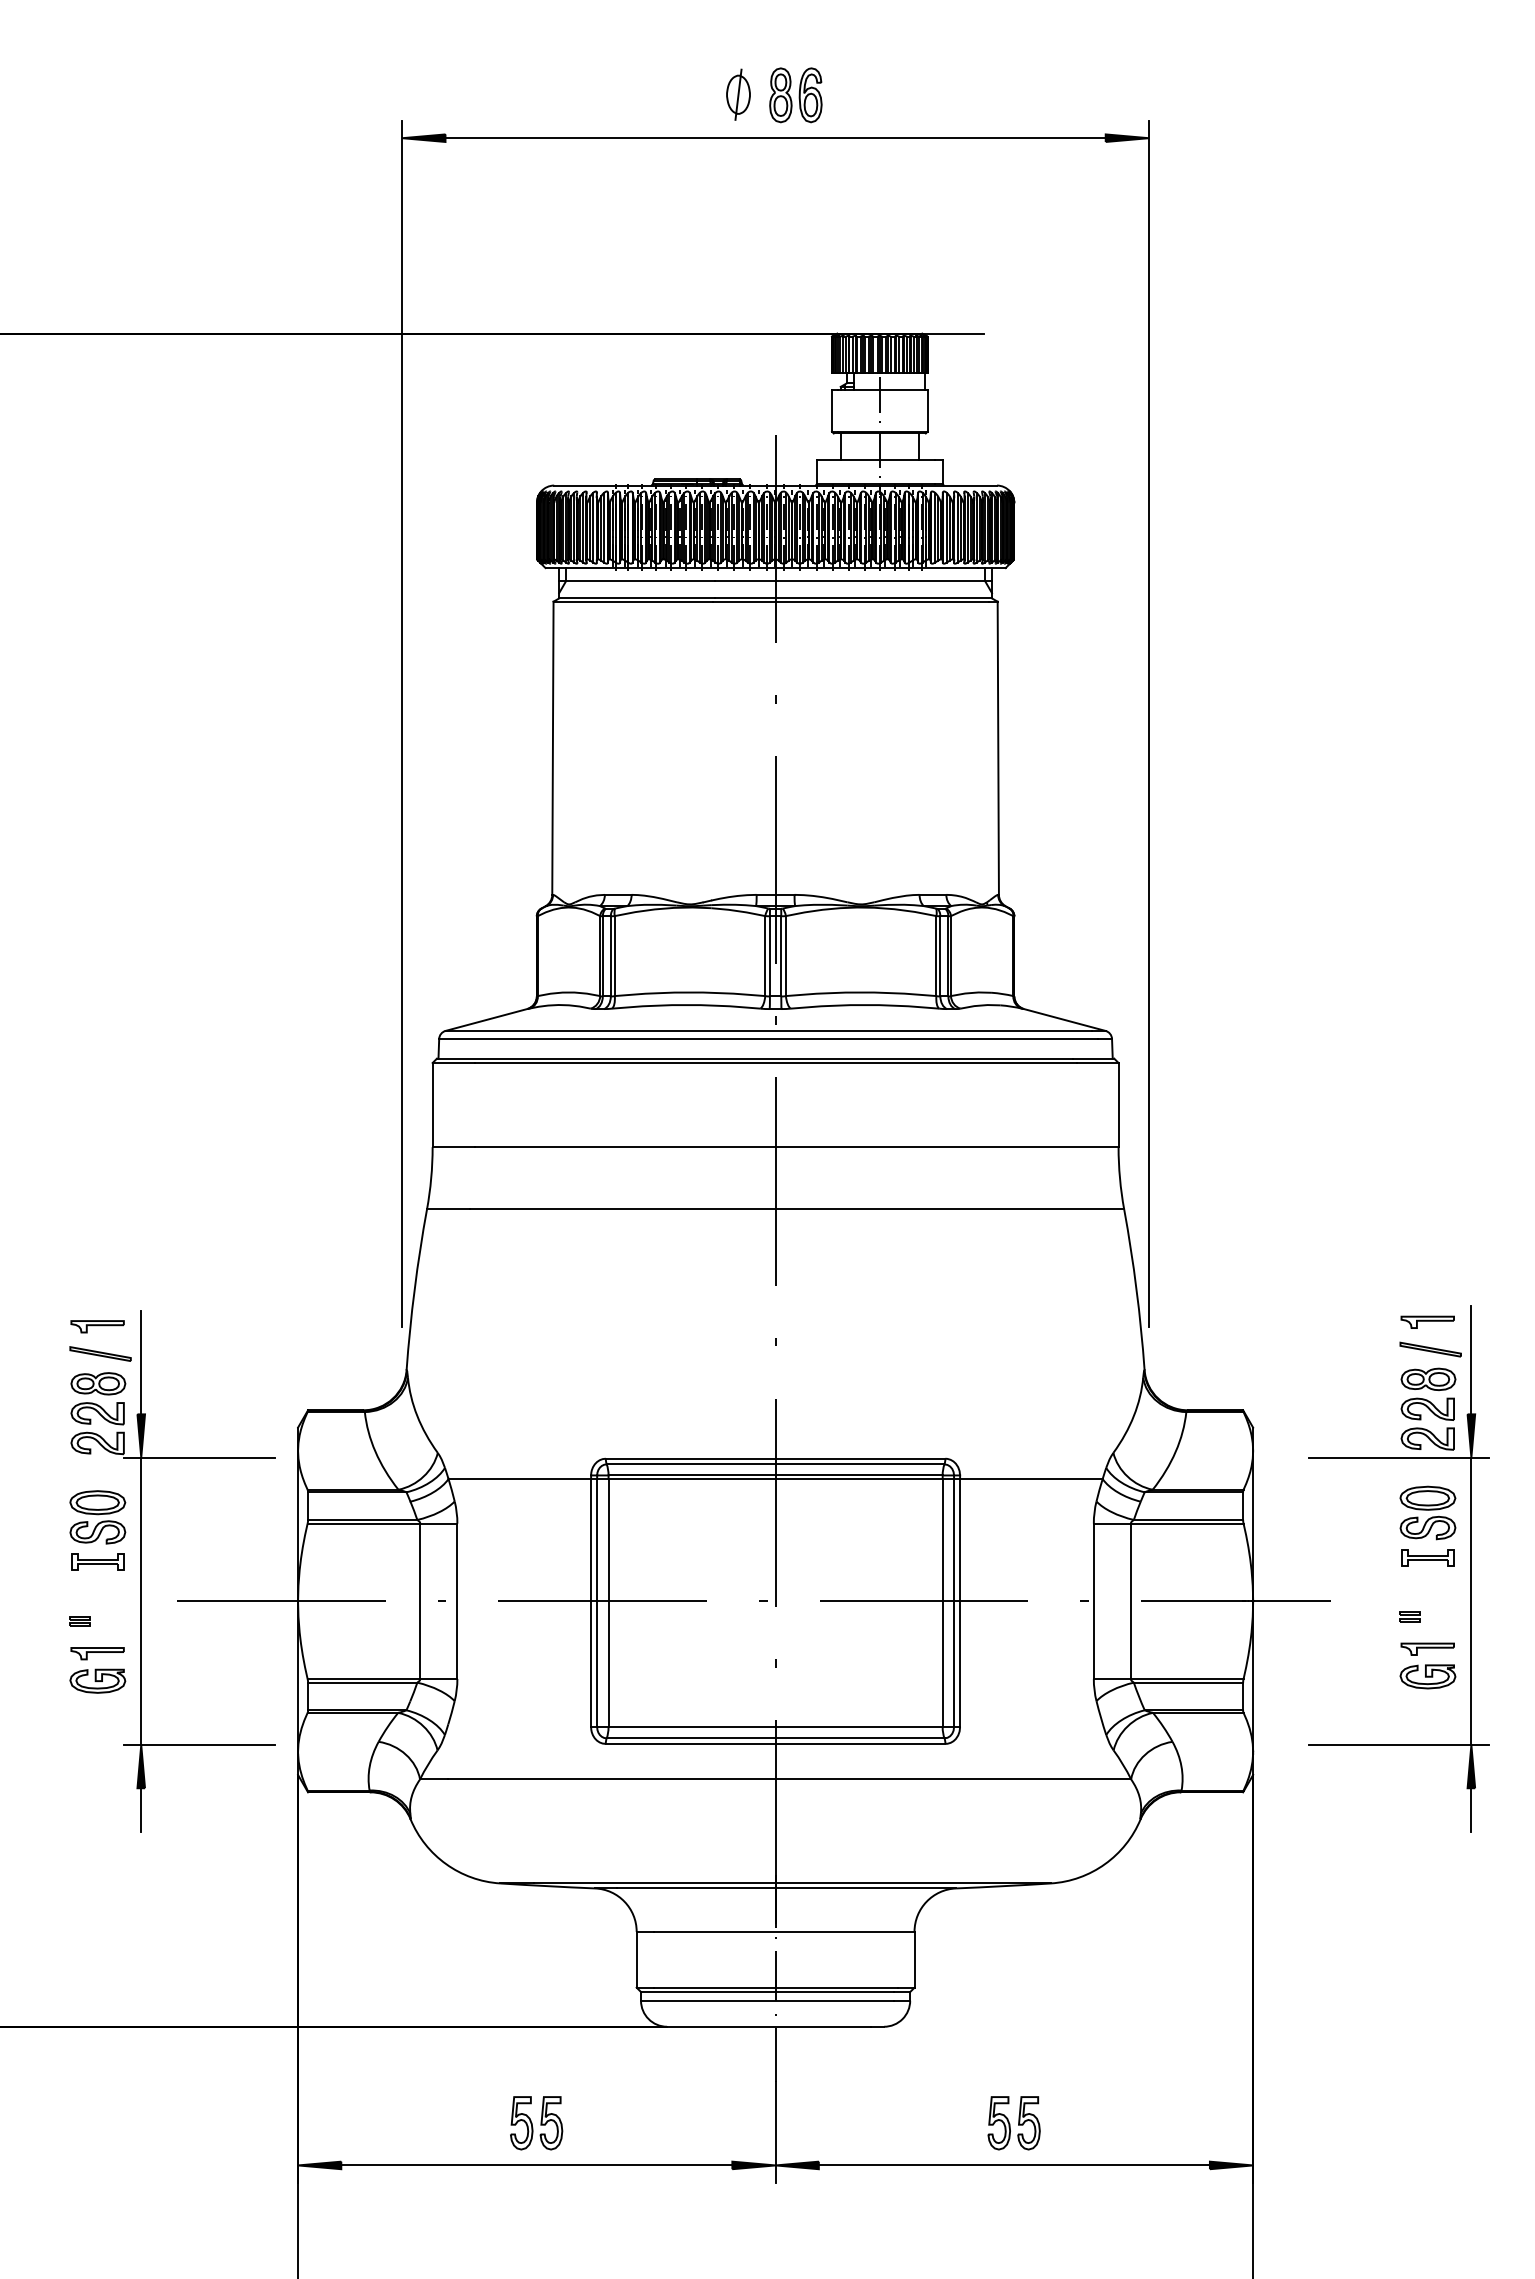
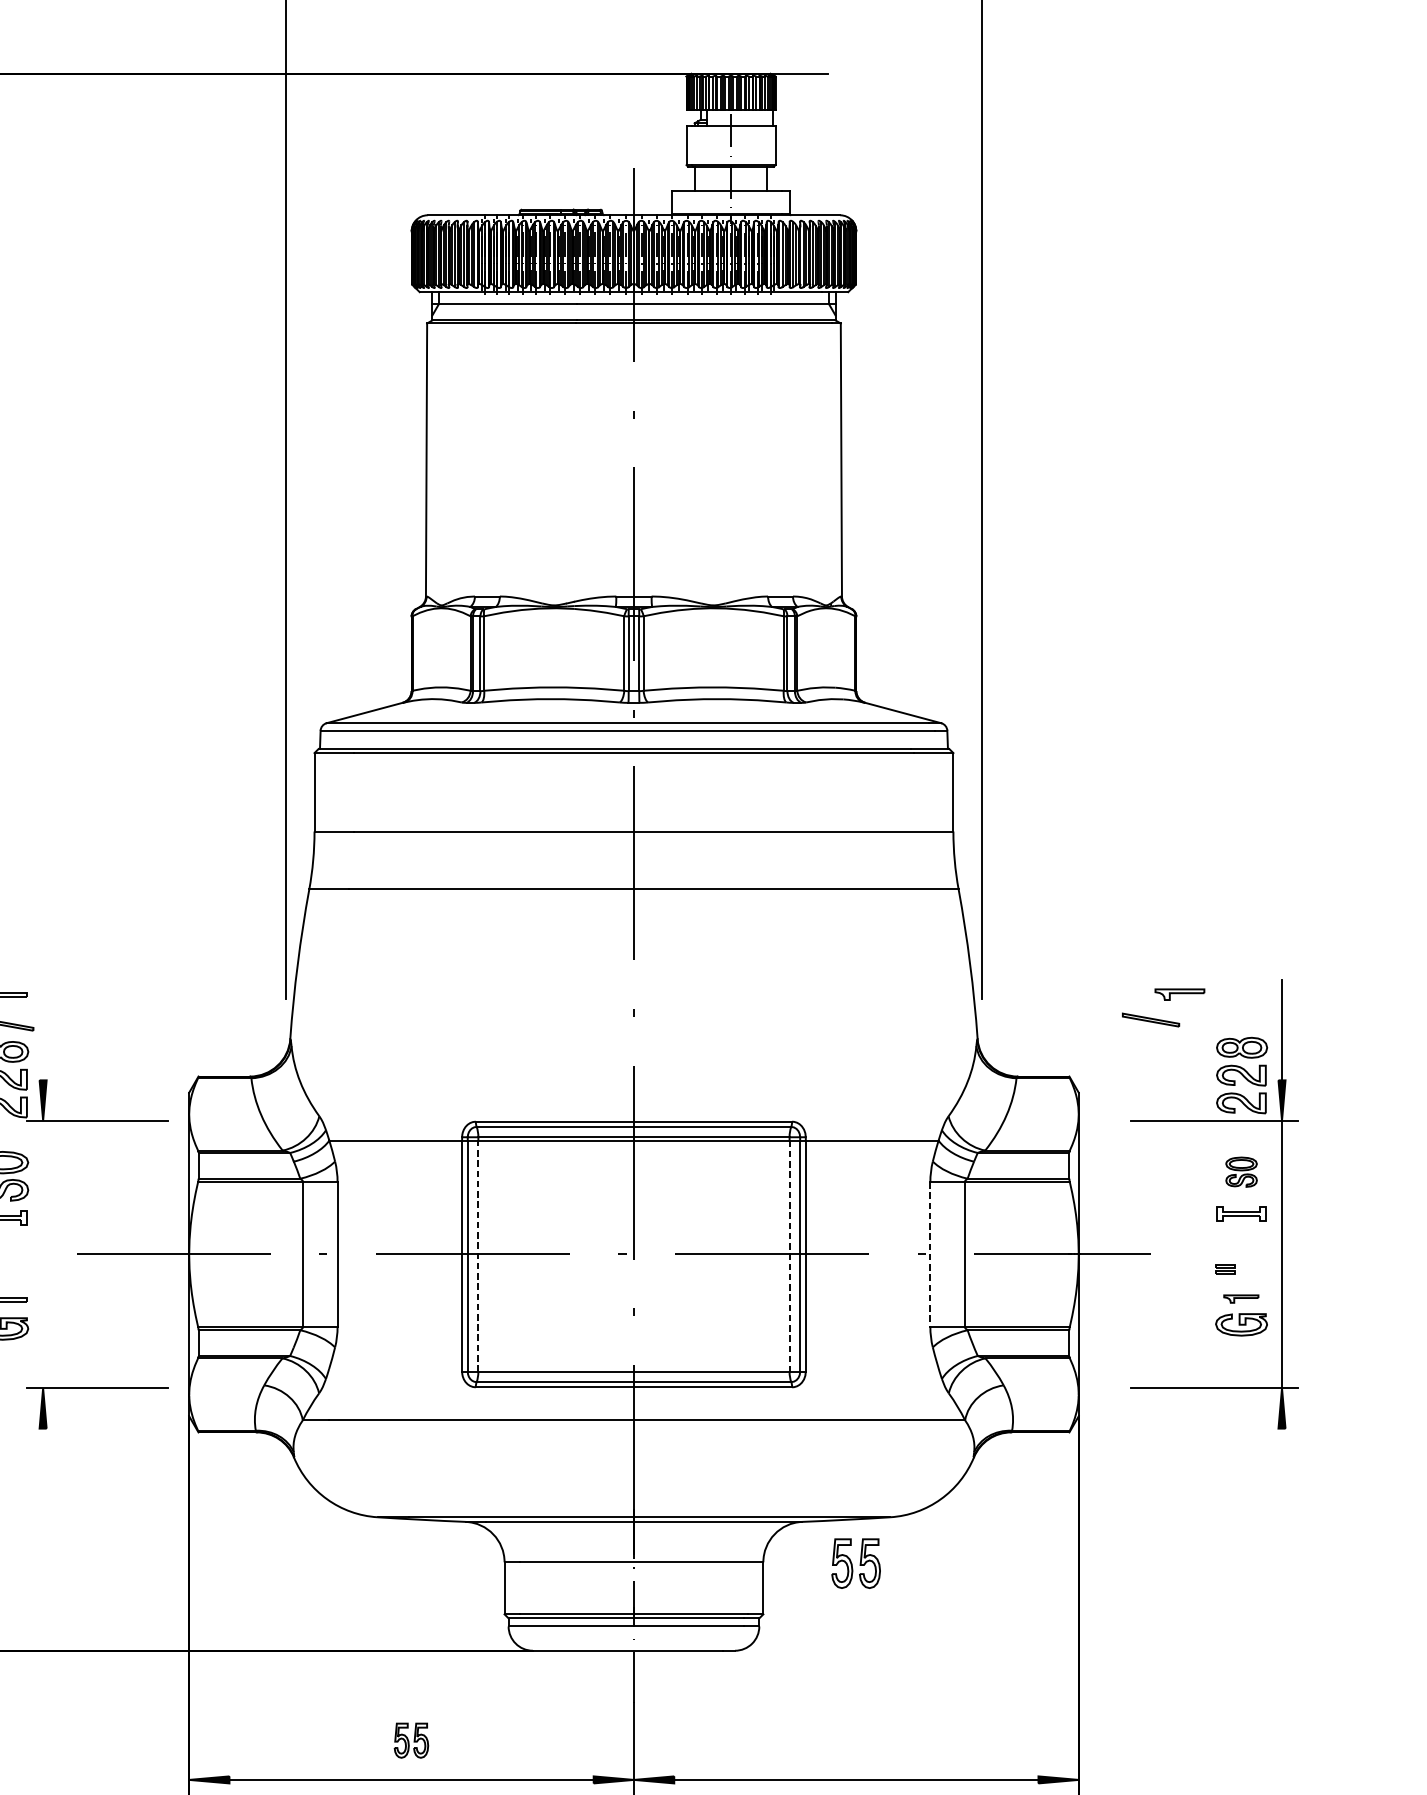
part: (1427, 1321) -> (1179, 993), moved
part: (1430, 1349) -> (1150, 1019), moved
line: (141, 1362) -> (43, 1032), removed
part: (1427, 1512) -> (1241, 1171), size x0.6
line: (141, 1601) -> (43, 1254), removed
line: (1093, 1601) -> (930, 1254), solid -> dashed
line: (608, 1602) -> (478, 1255), solid -> dashed
line: (942, 1603) -> (789, 1256), solid -> dashed
part: (1427, 1648) -> (1241, 1298), size x0.7
line: (141, 1809) -> (43, 1448), removed
line: (1471, 1809) -> (1282, 1448), removed
part: (536, 2123) -> (411, 1740), size x0.7
part: (1013, 2123) -> (855, 1563), moved

